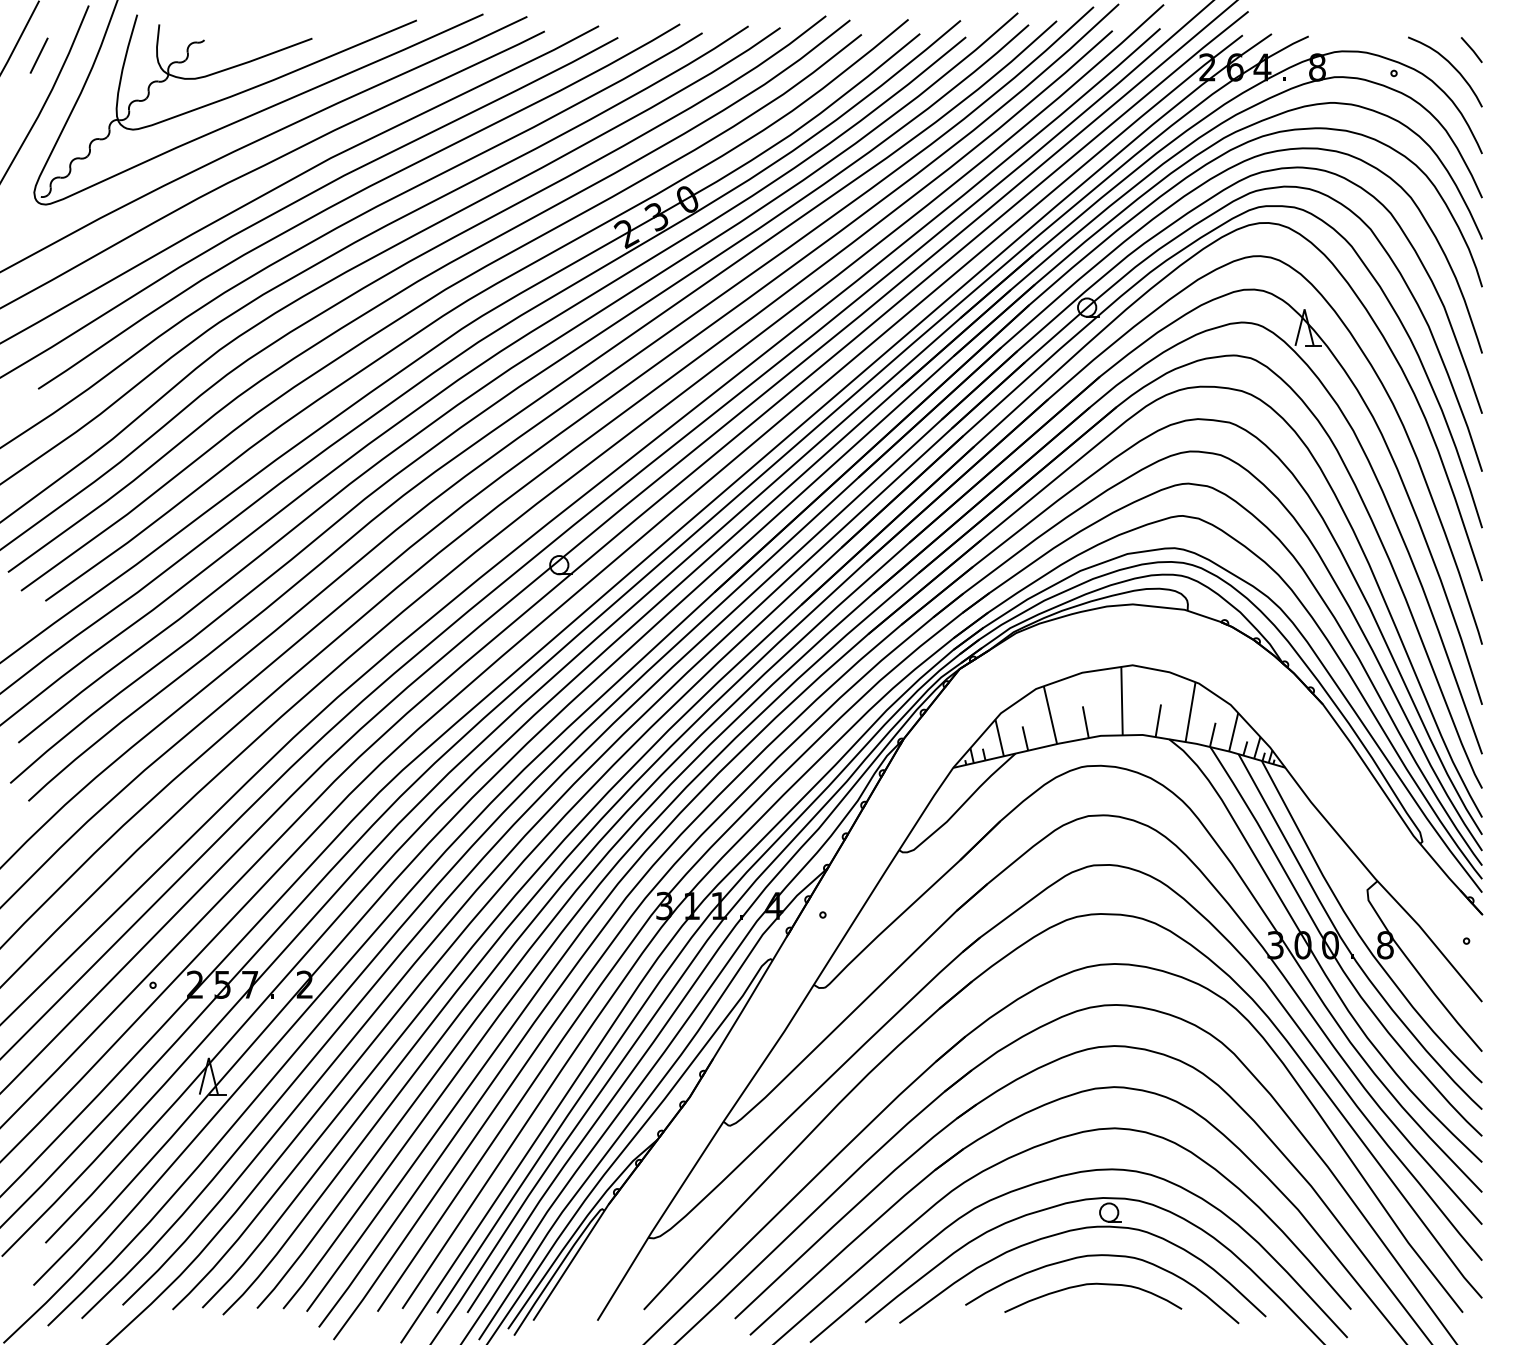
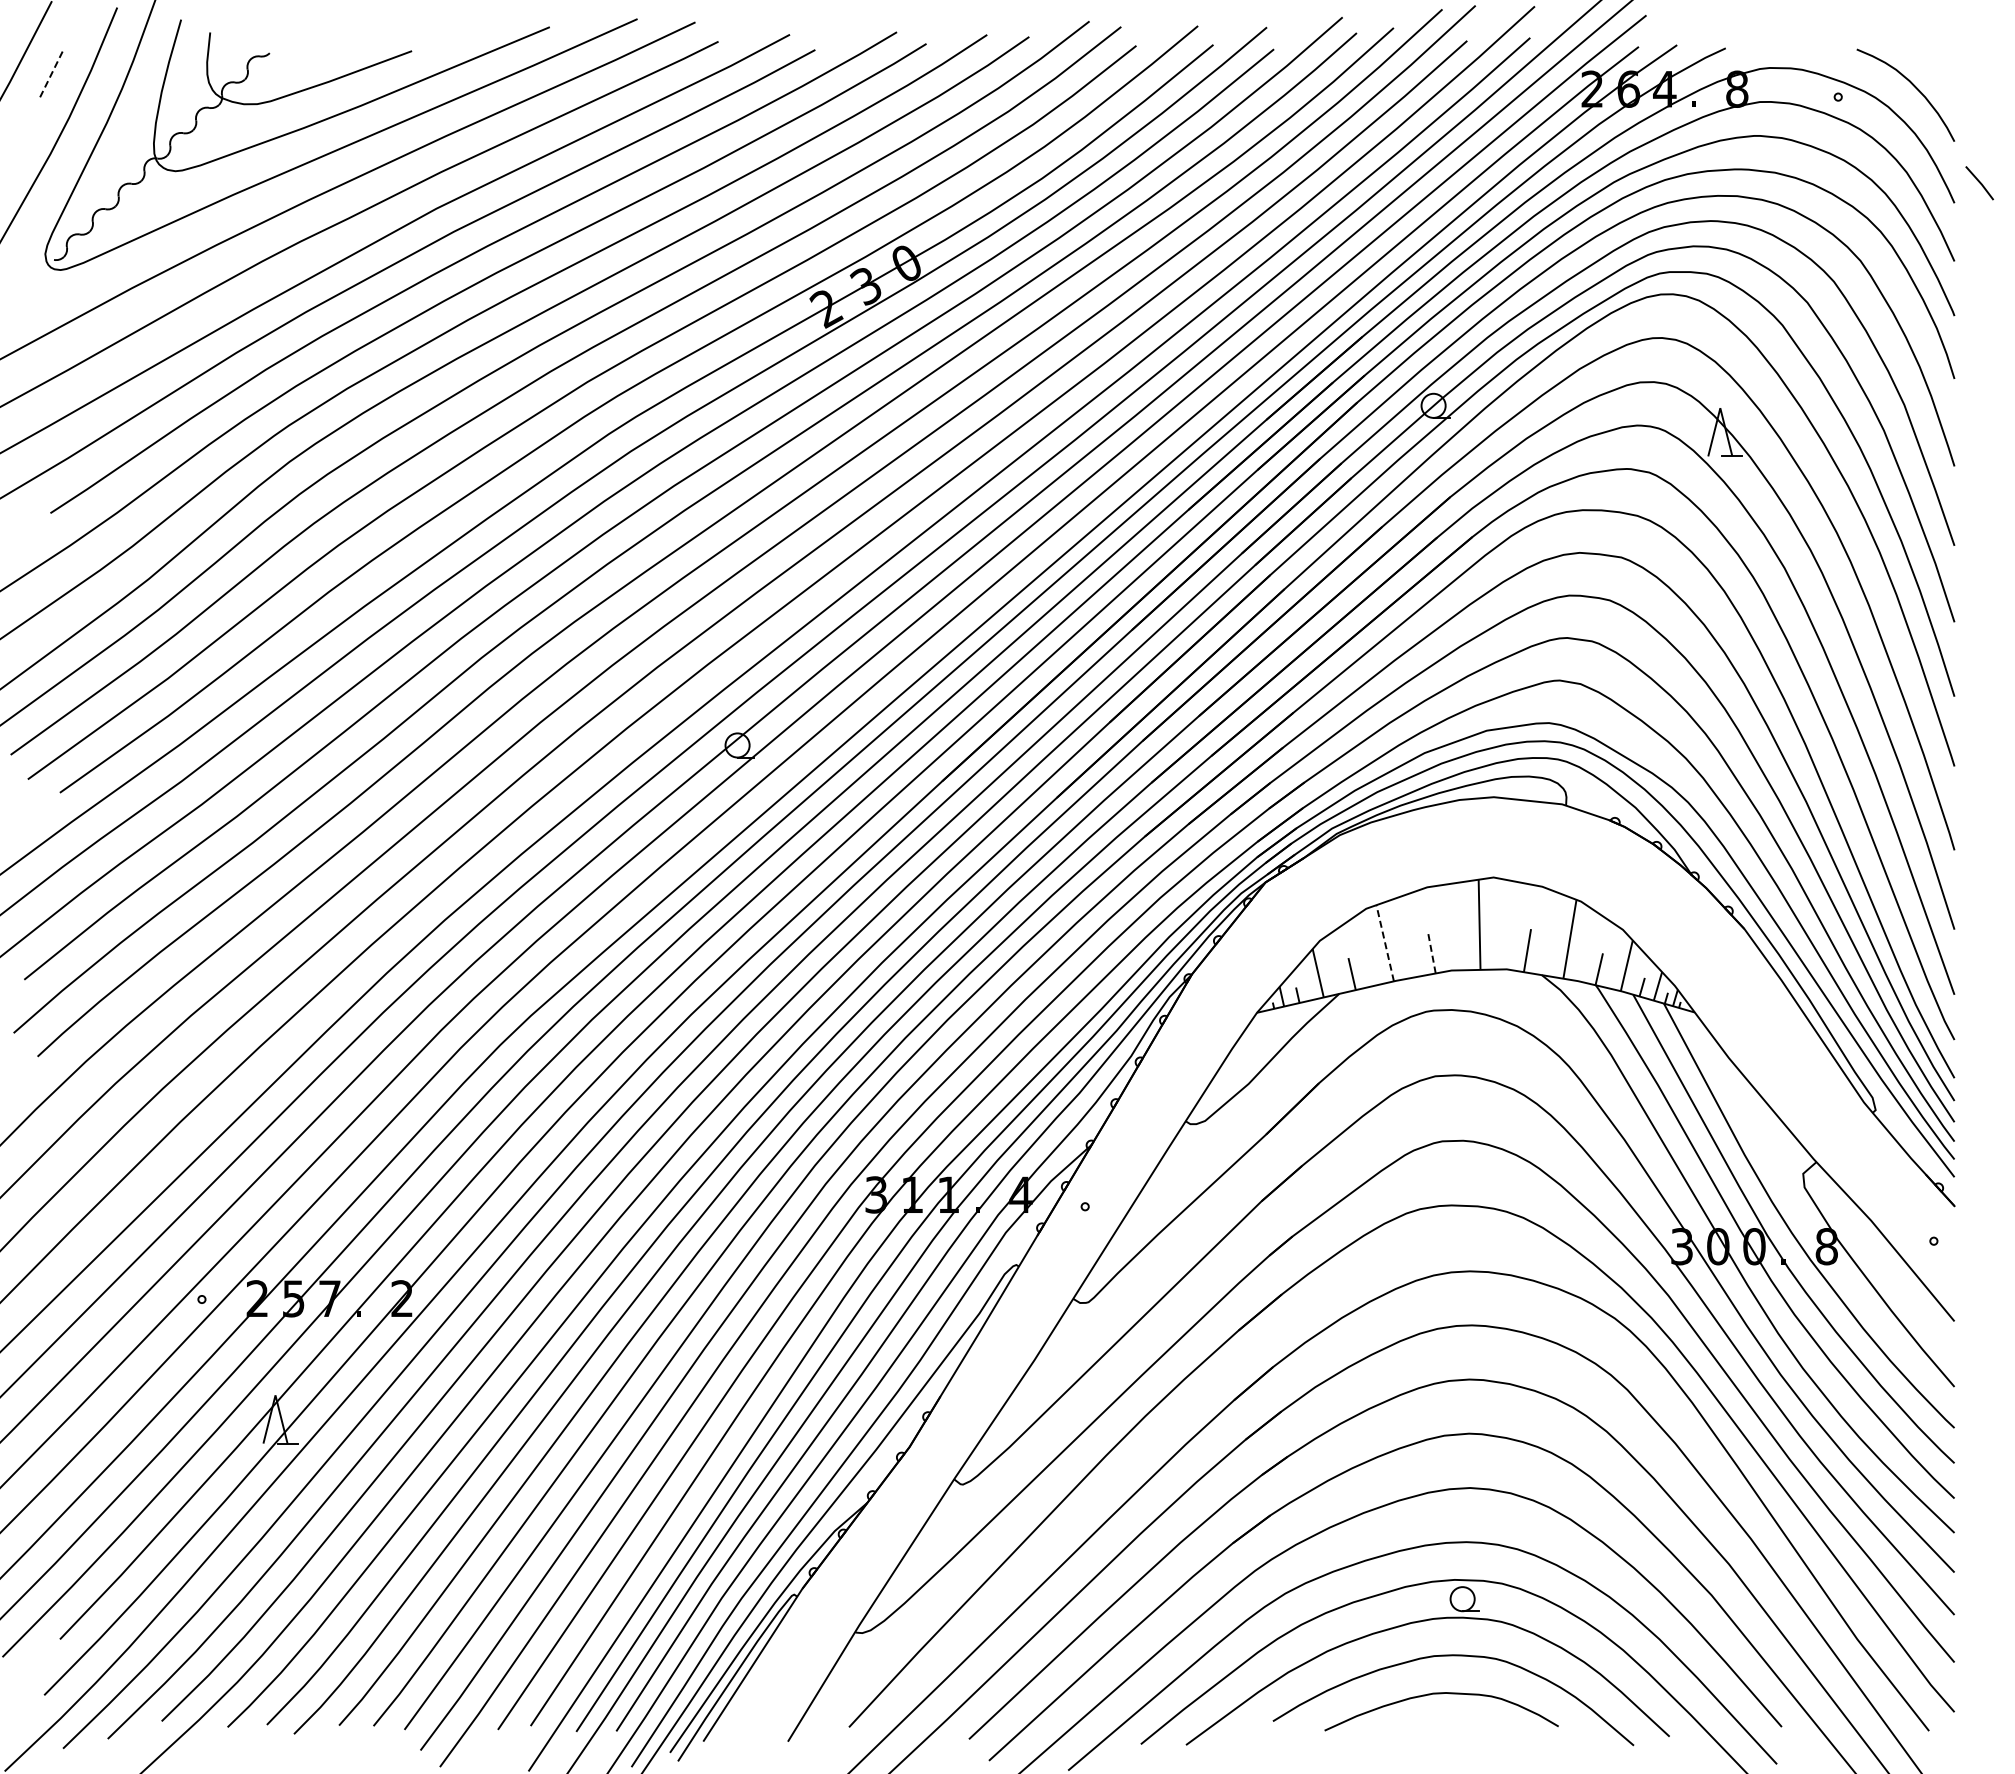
line: (1471, 50) -> (1979, 183), moved
line: (38, 55) -> (51, 73), solid -> dashed
line: (1050, 714) -> (1385, 942), solid -> dashed
line: (1085, 722) -> (1431, 952), solid -> dashed

